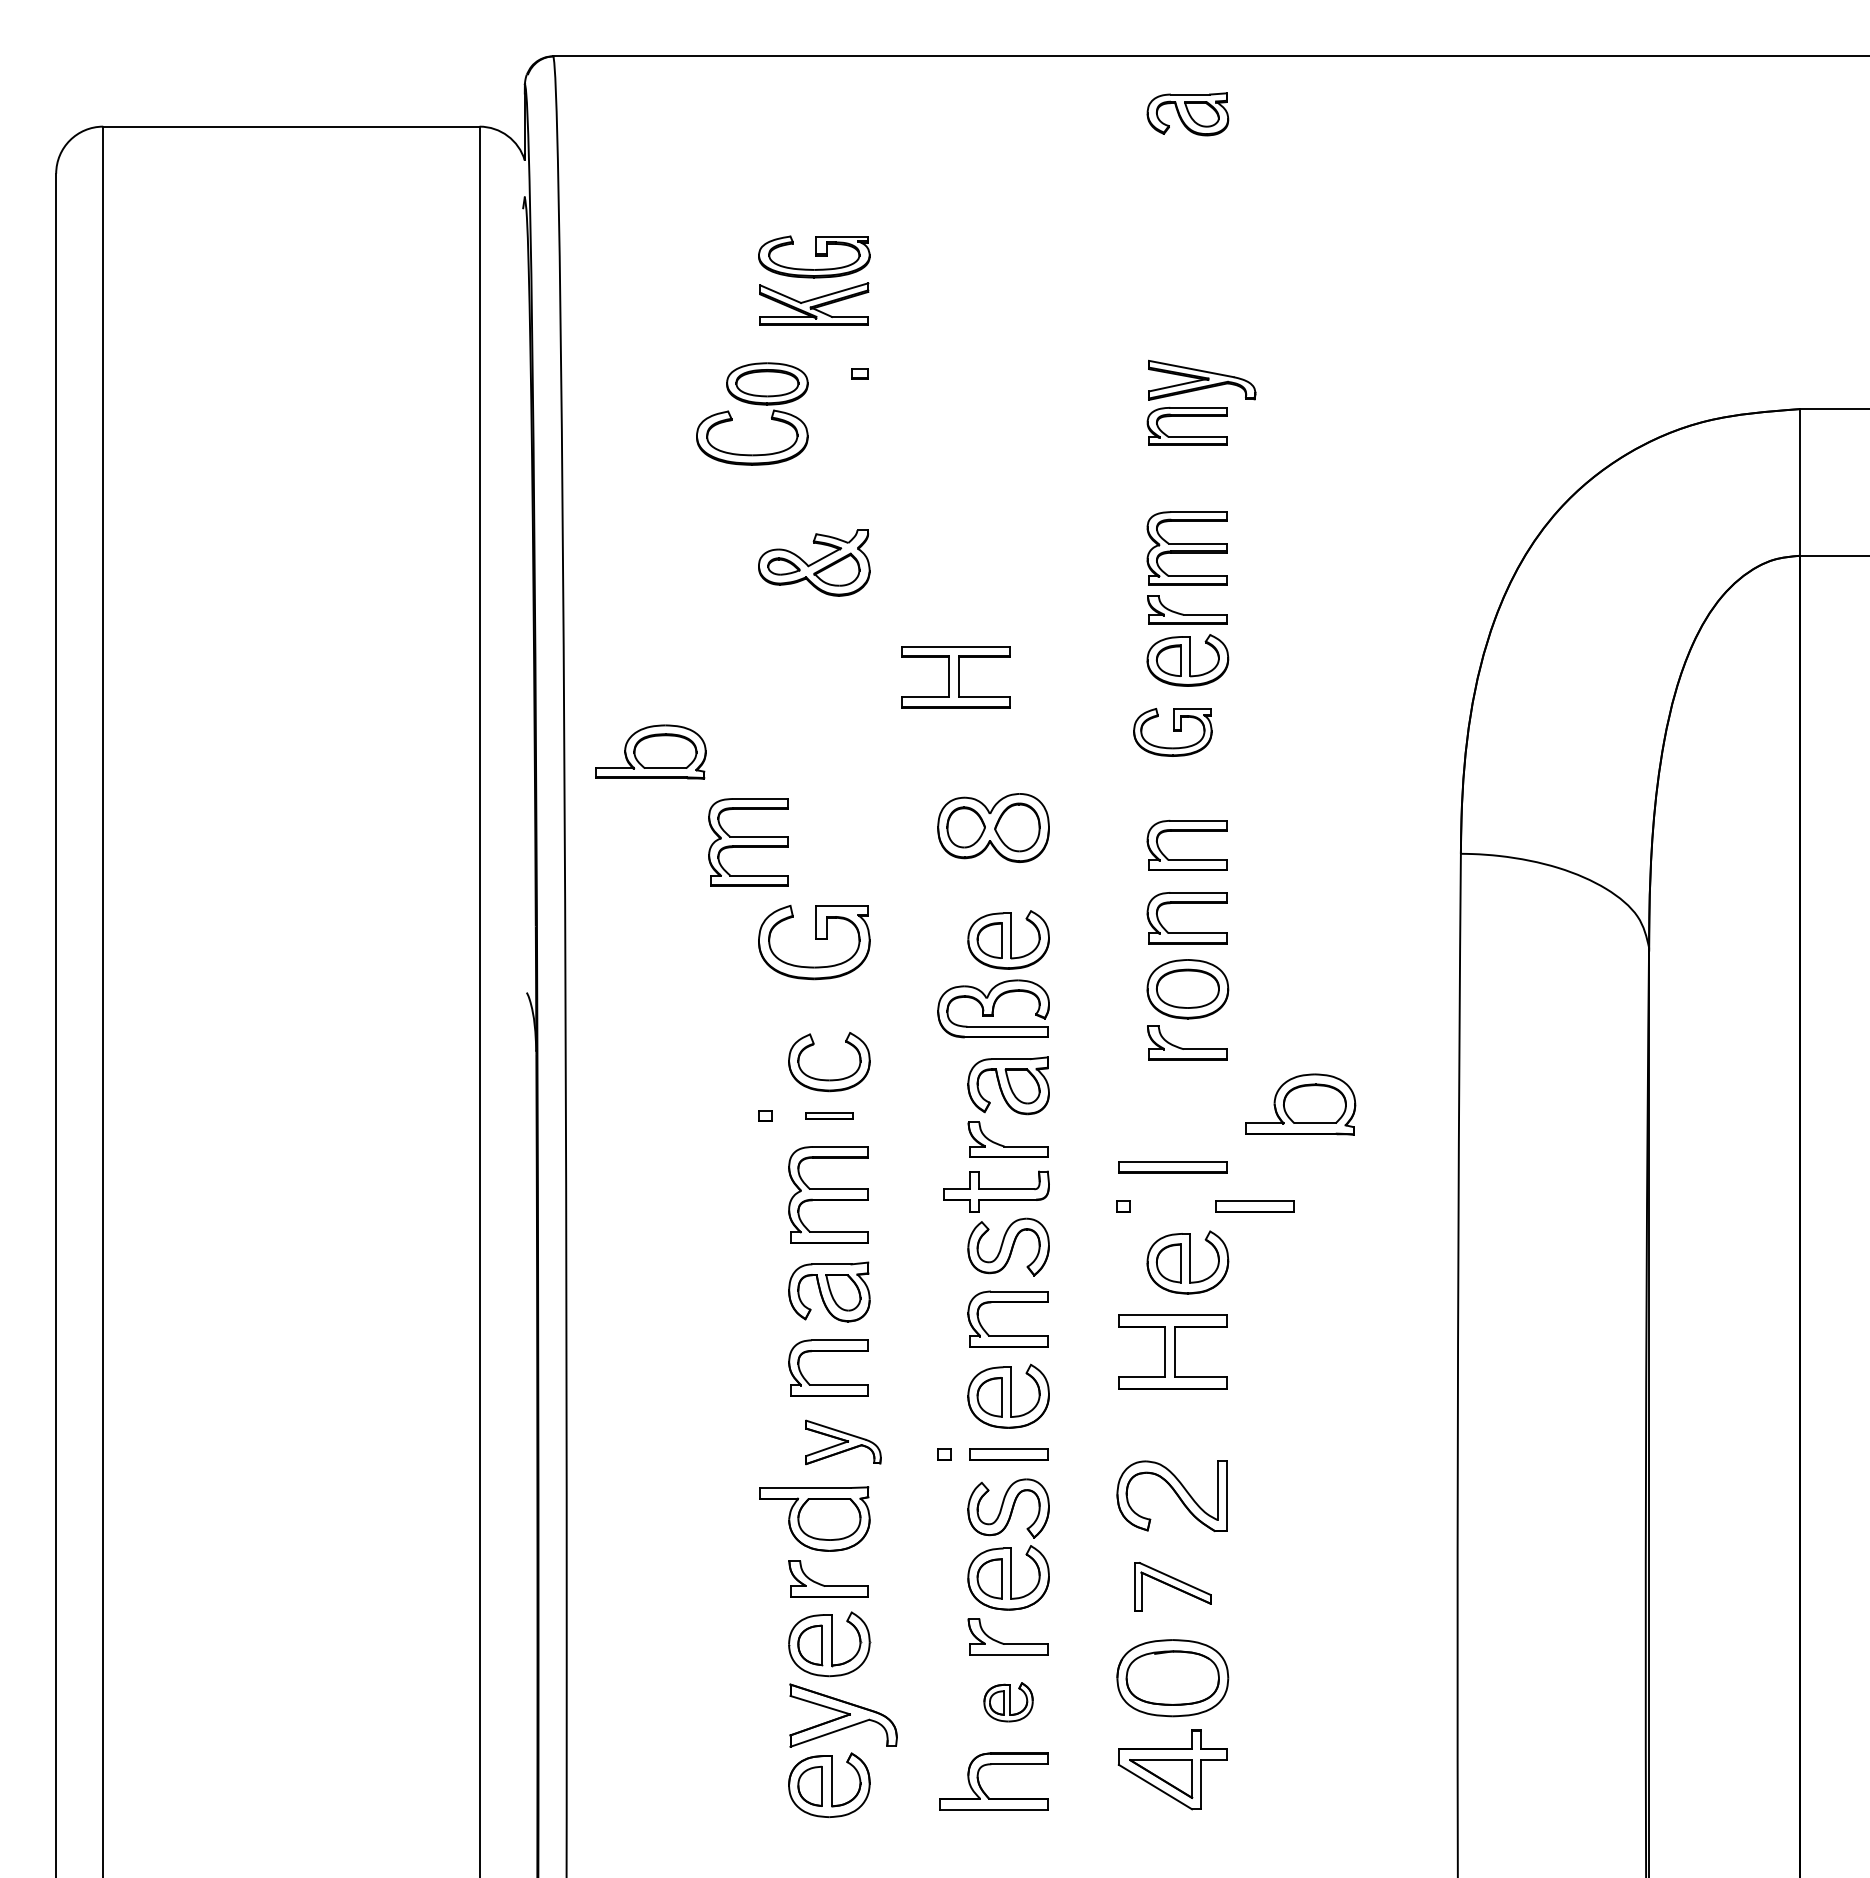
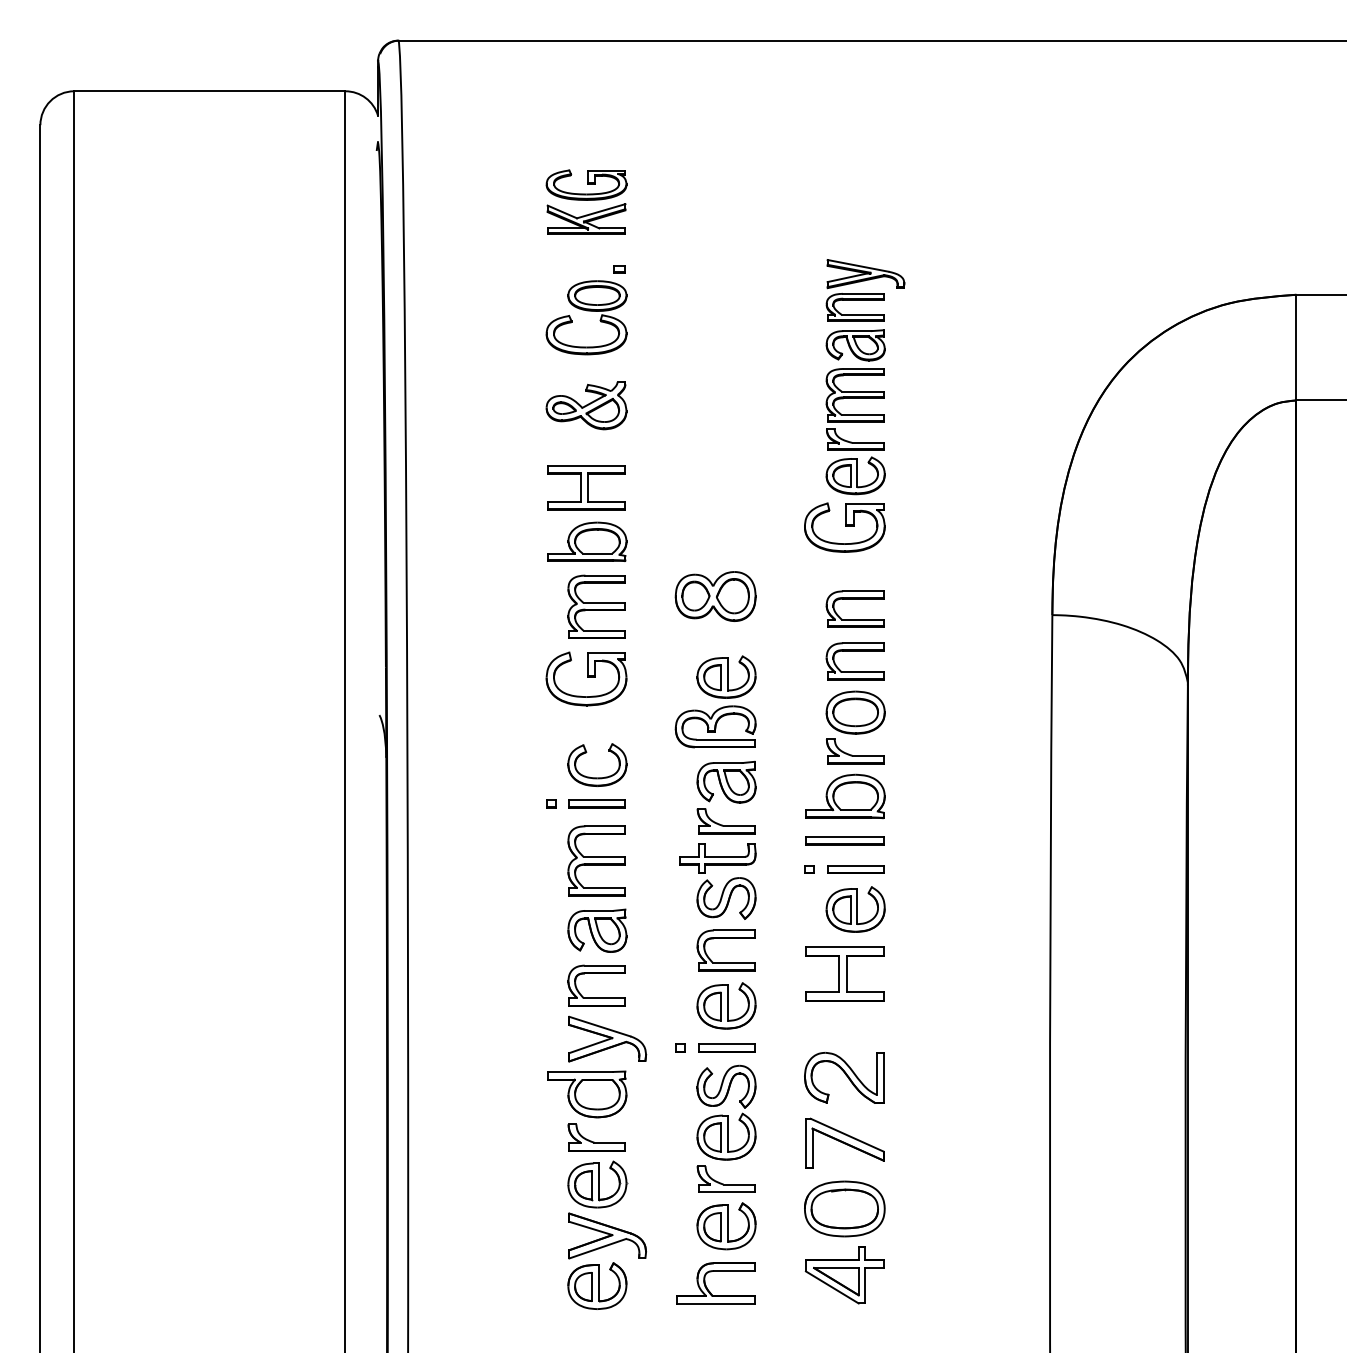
part: (1187, 114) -> (855, 345), moved
part: (752, 404) -> (586, 310), moved
part: (955, 677) -> (585, 488), moved
part: (1172, 732) -> (844, 527), size x1.43
part: (650, 751) -> (586, 541), moved
part: (748, 842) -> (596, 606), moved
part: (1300, 1104) -> (845, 796), moved
part: (829, 1115) -> (597, 803), size x1.67
part: (1254, 1206) -> (855, 869), moved
part: (843, 1442) -> (607, 1039), size x1.43
part: (1172, 1586) -> (844, 1142), size x1.43
part: (1008, 1702) -> (726, 1226), size x1.67

